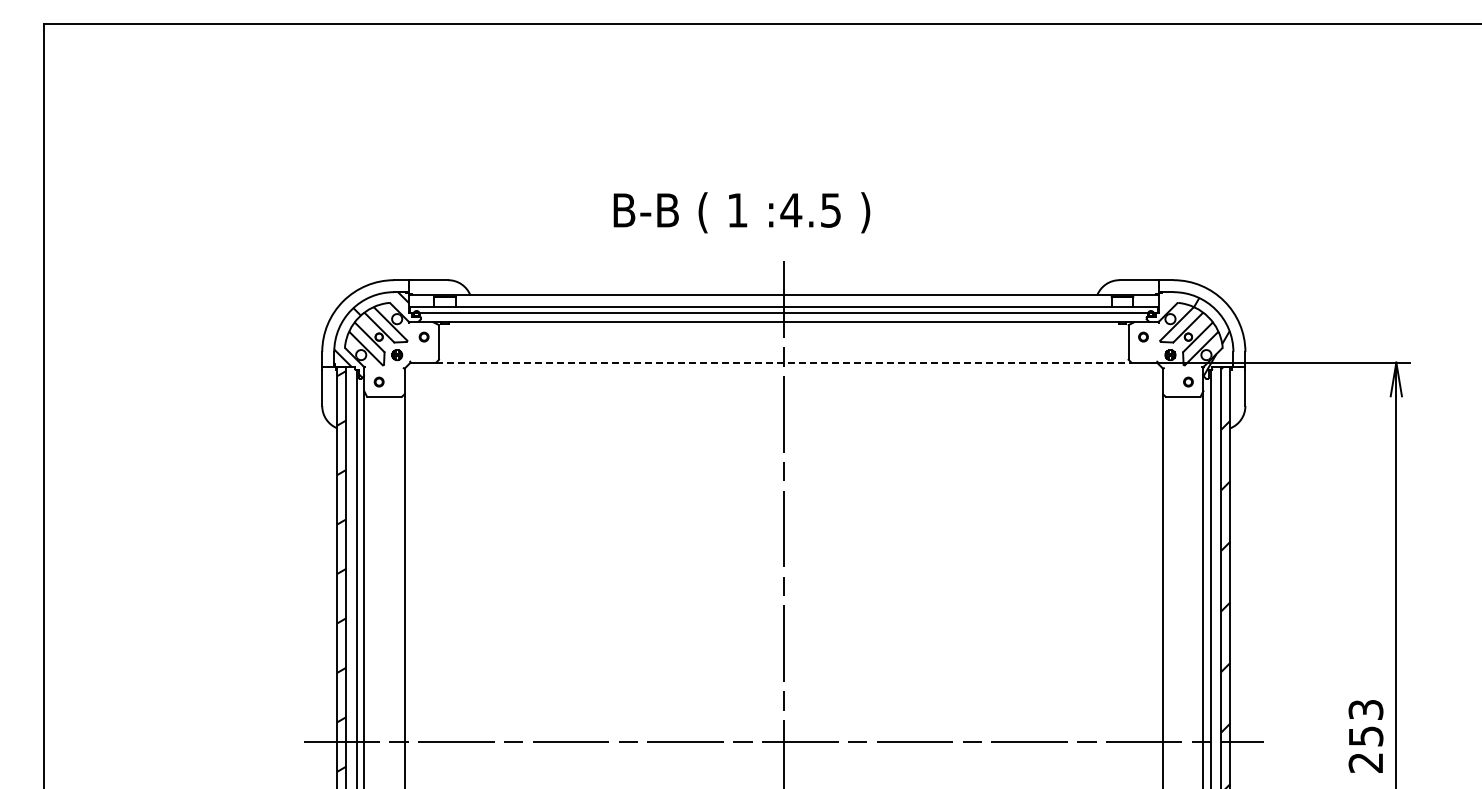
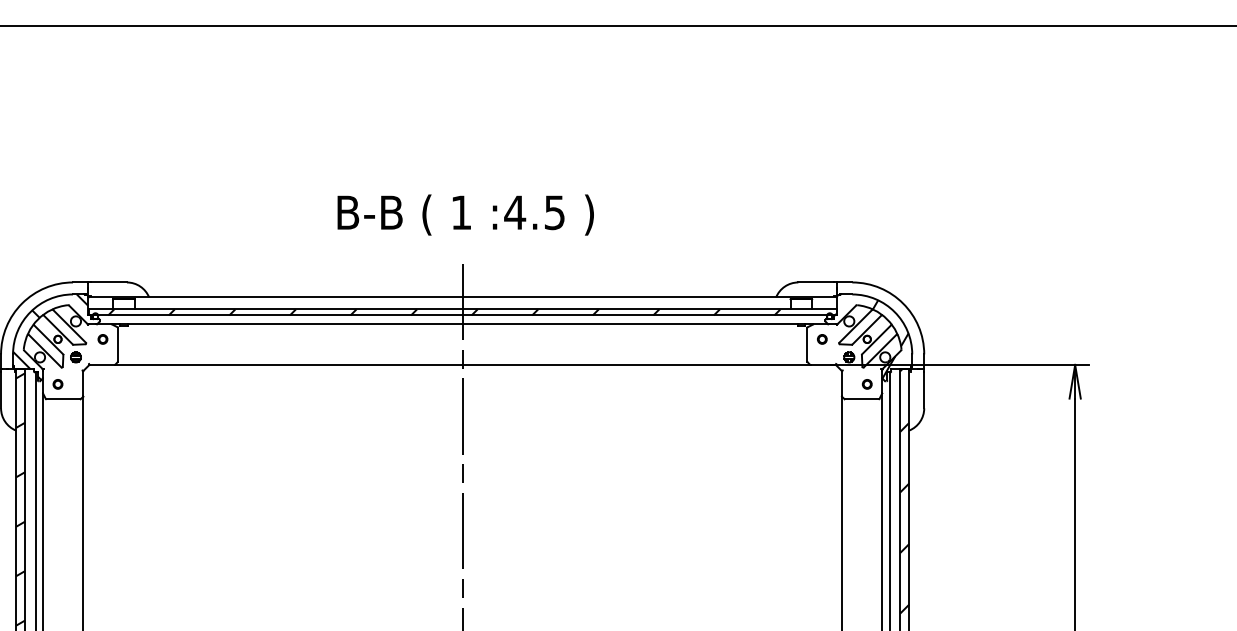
text: (741, 212) -> (465, 214), moved
hatch: (793, 310) -> (472, 312), added
line: (783, 362) -> (462, 364), dashed -> solid

